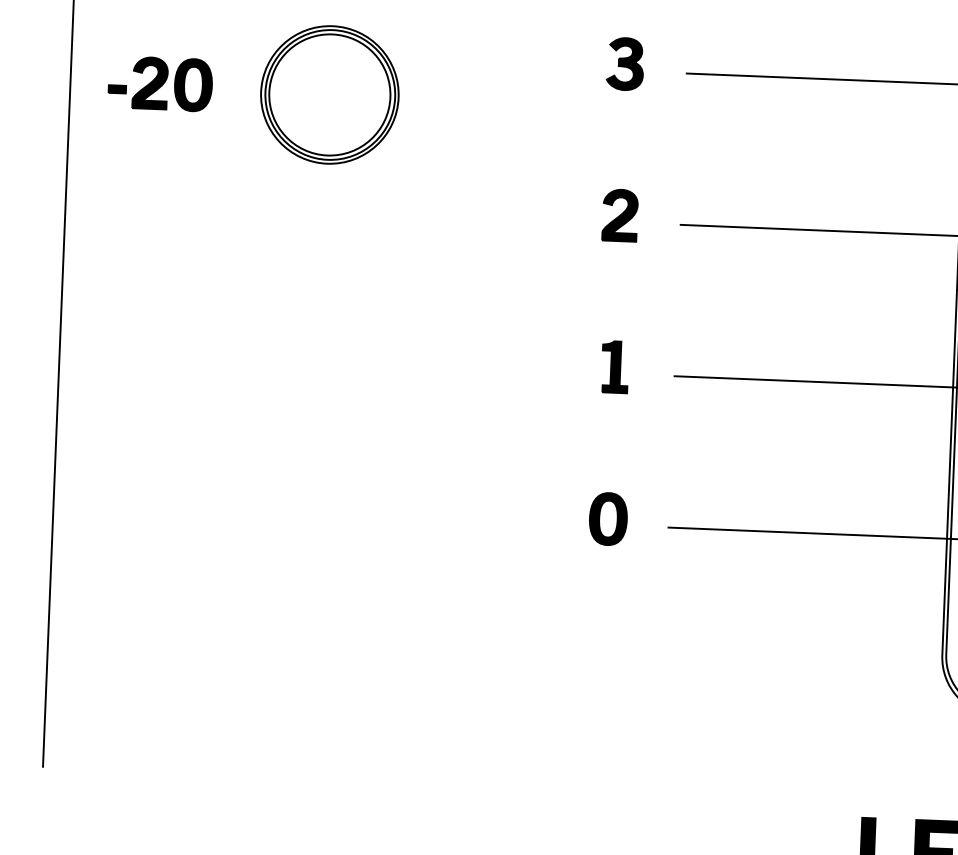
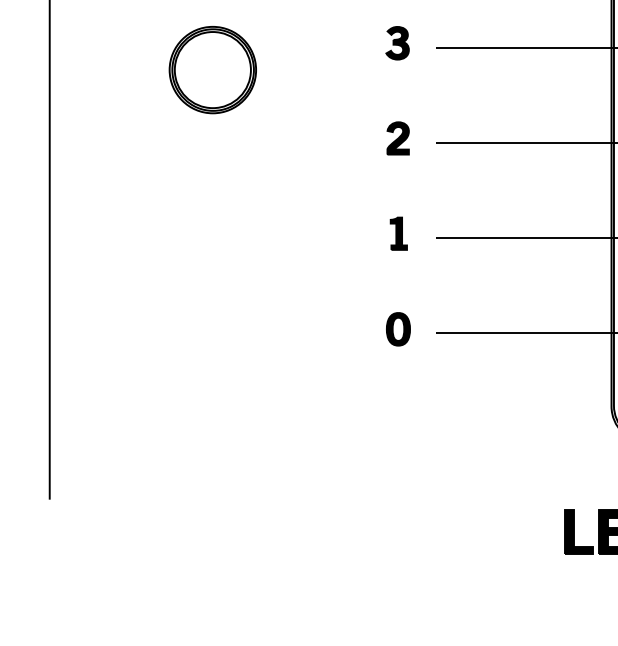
part: (160, 84) -> (106, 67), removed

